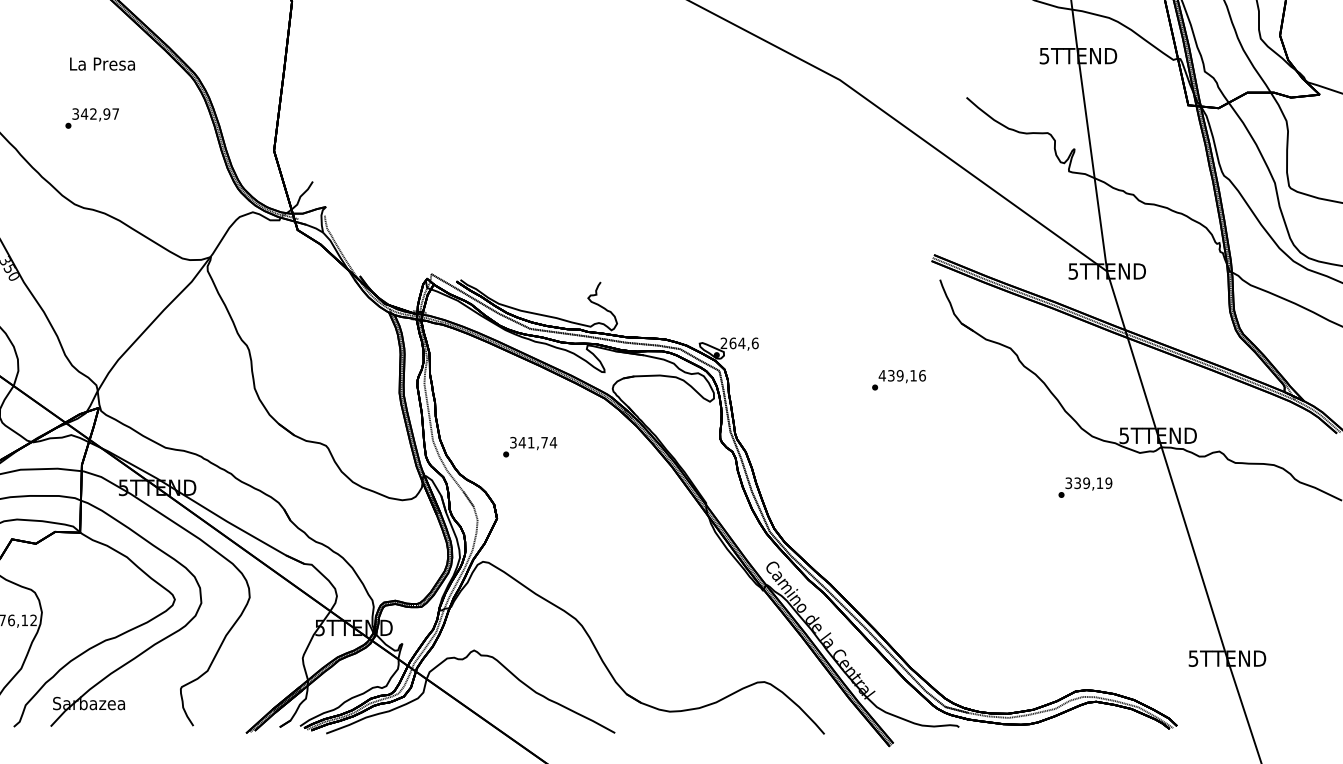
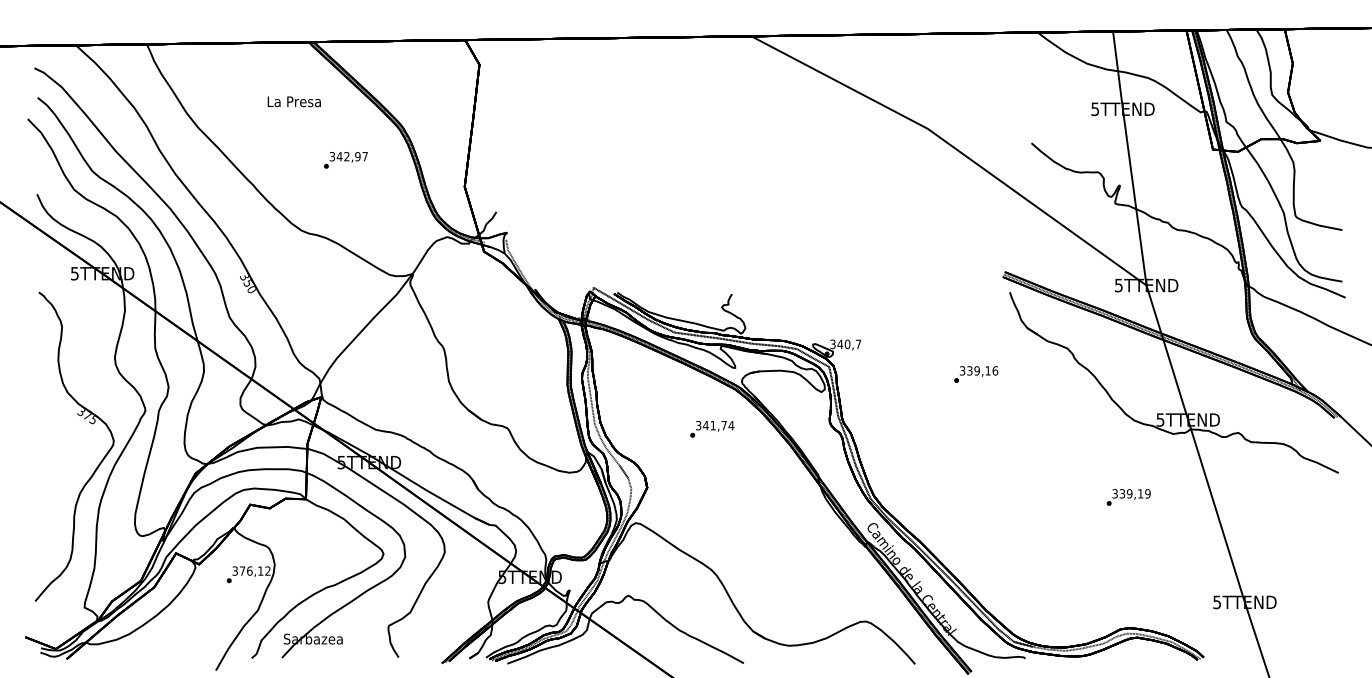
text: (101, 63) -> (293, 101), moved
text: (91, 118) -> (345, 160), moved
text: (739, 343) -> (845, 344), 264,6 -> 340,7
text: (882, 375) -> (962, 370), 439,16 -> 339,16
text: (530, 447) -> (712, 429), moved
text: (1085, 487) -> (1128, 497), moved

